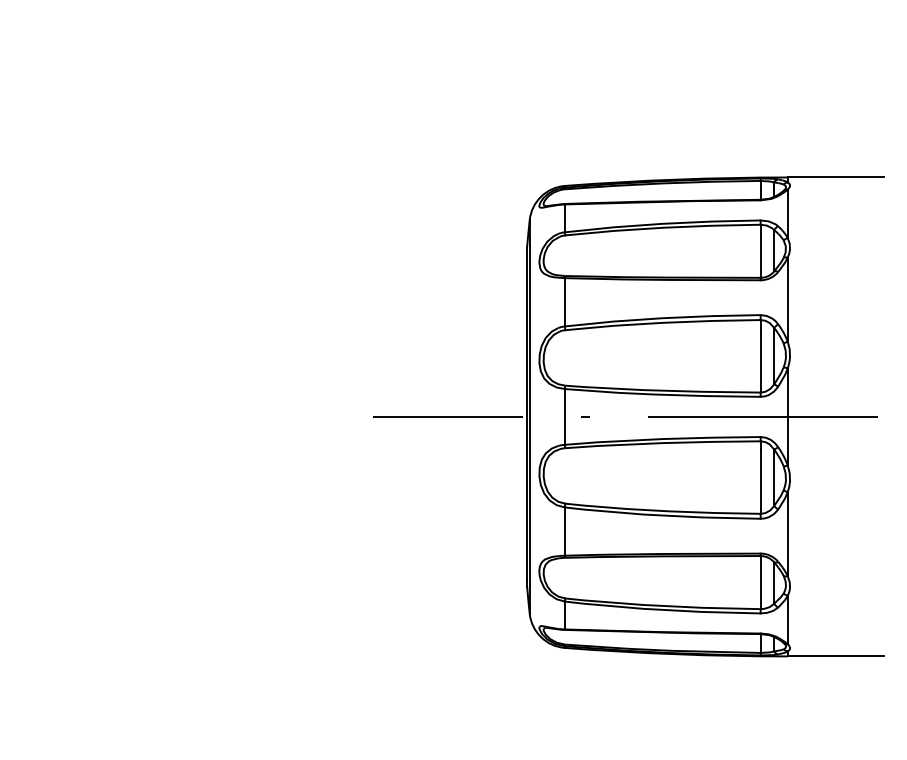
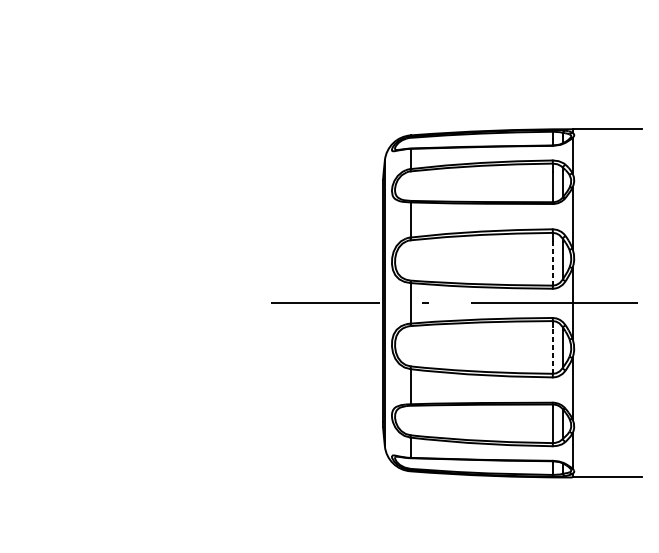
line: (760, 362) -> (552, 263), solid -> dashed
line: (760, 481) -> (552, 350), solid -> dashed

